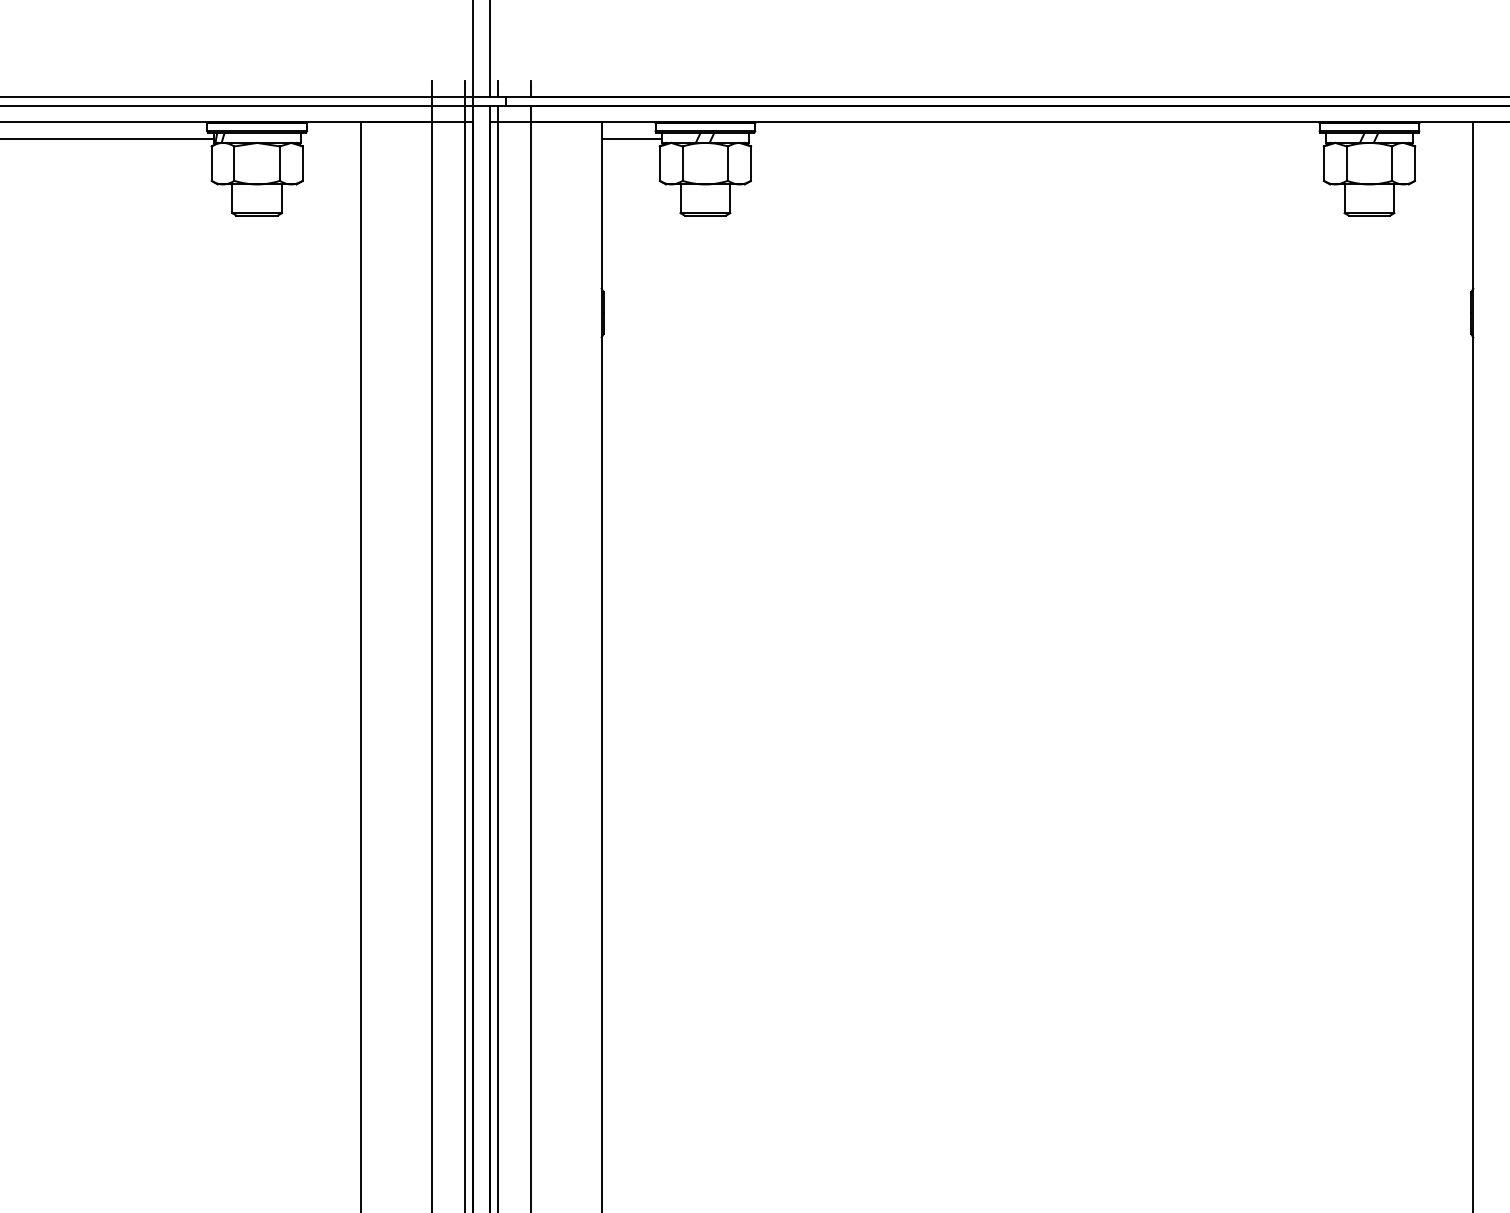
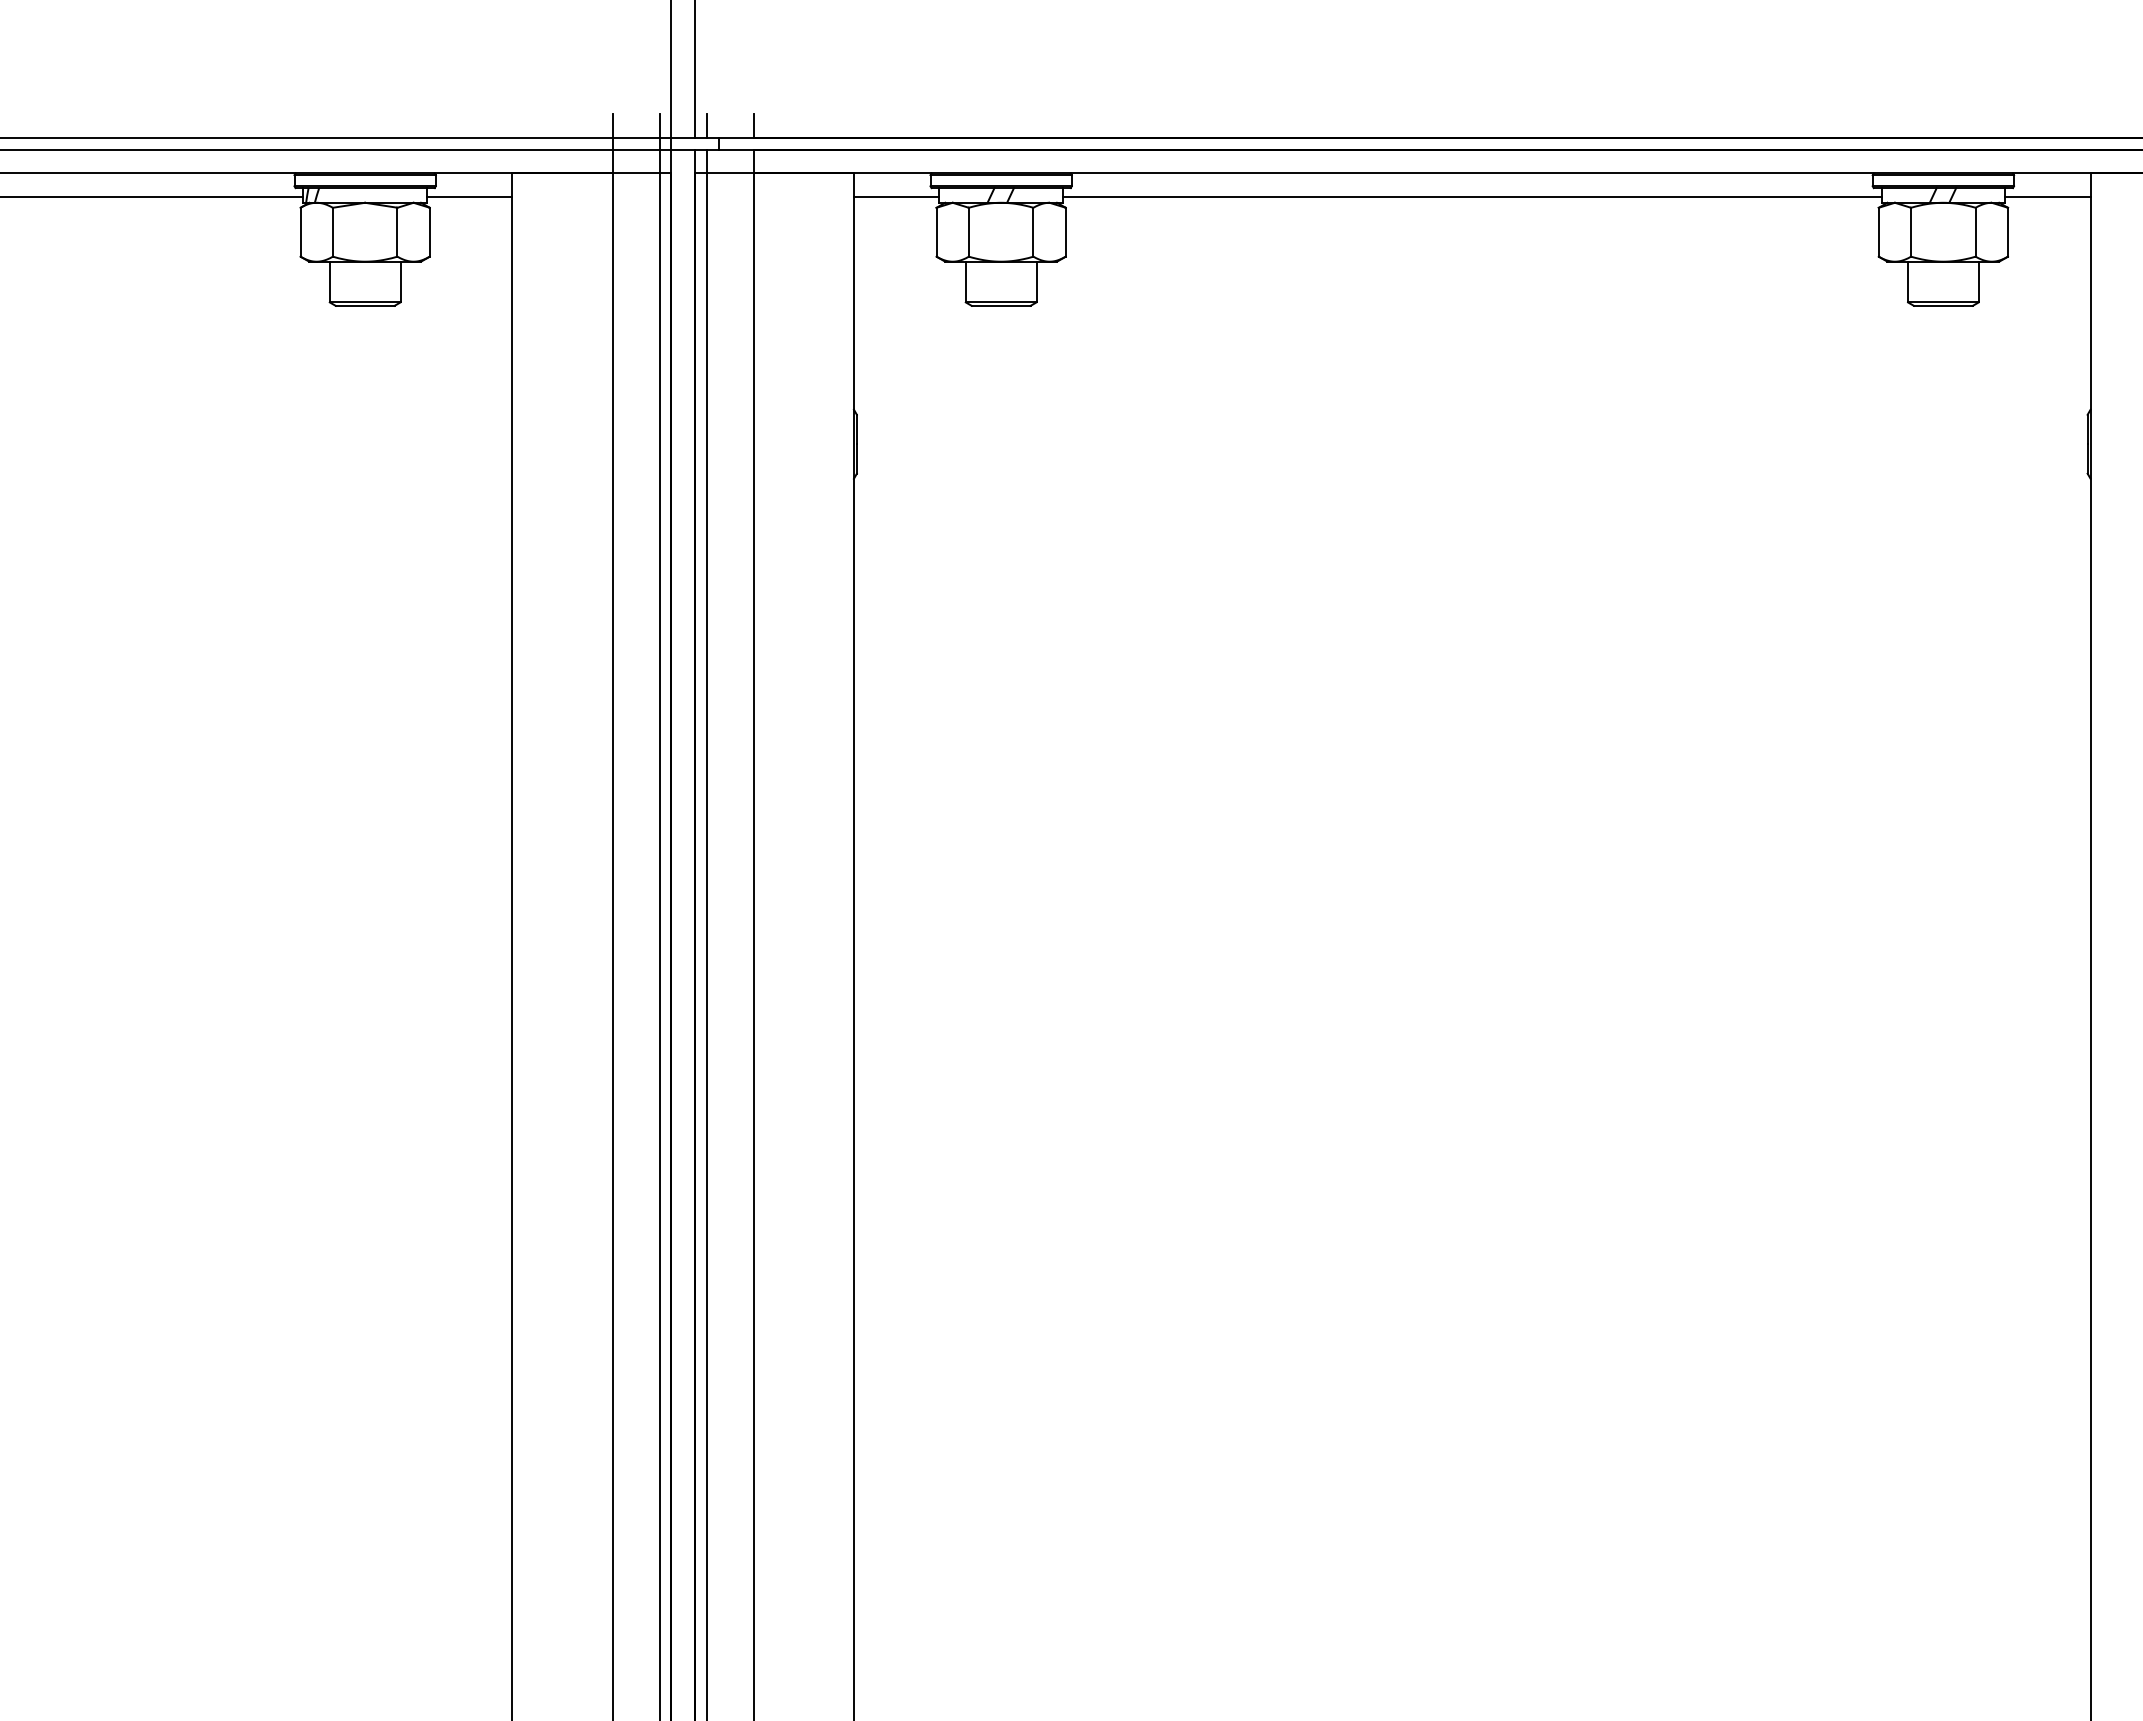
line: (330, 138) -> (469, 196), added
line: (1037, 138) -> (1472, 196), added
line: (1442, 138) -> (2047, 196), added

